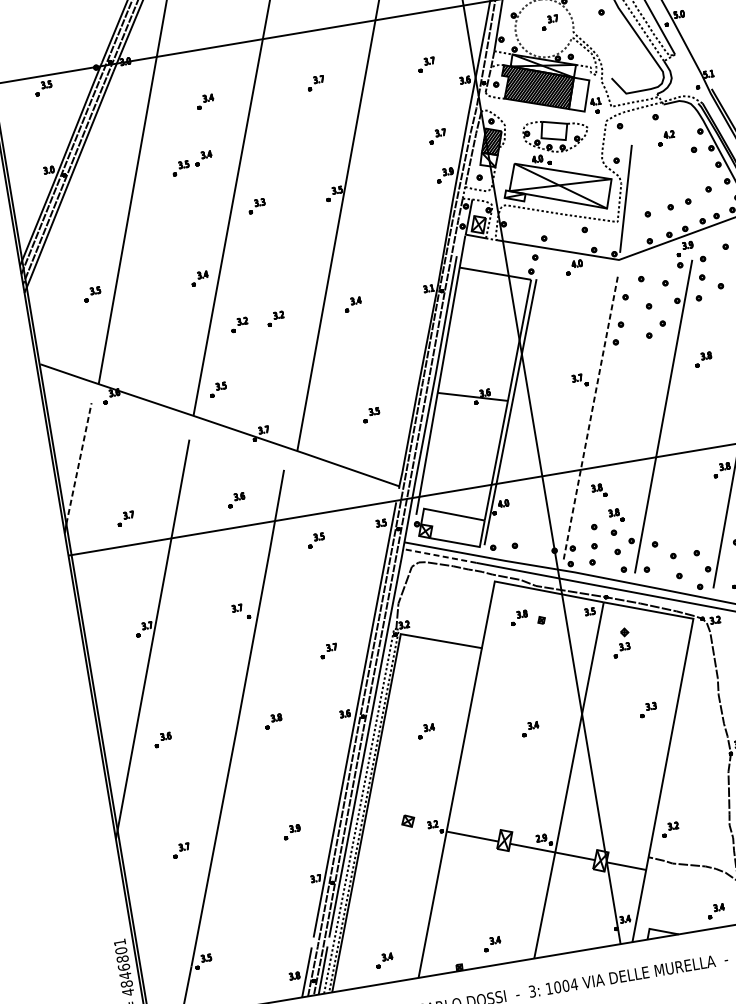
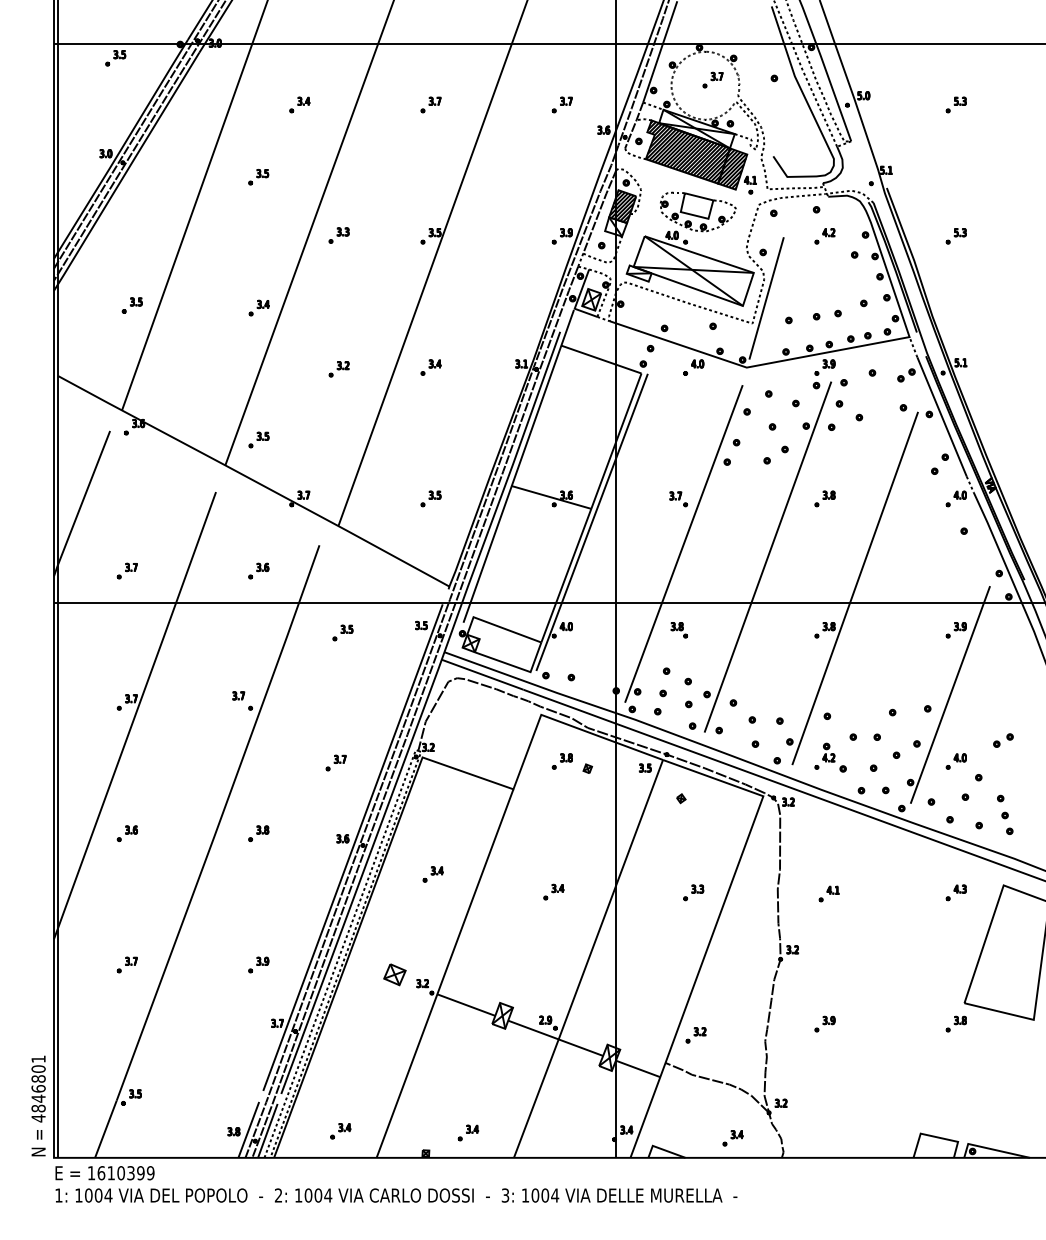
hatch: (579, 95) -> (732, 169), added
part: (436, 136) -> (560, 189), removed
part: (203, 157) -> (286, 169), removed
part: (239, 325) -> (295, 369), removed
line: (591, 416) -> (684, 543), dashed -> solid
line: (79, 462) -> (84, 497), dashed -> solid
part: (615, 515) -> (693, 662), removed
line: (439, 555) -> (482, 674), dashed -> solid
part: (621, 650) -> (674, 818), removed
part: (407, 820) -> (394, 974), size x1.43

